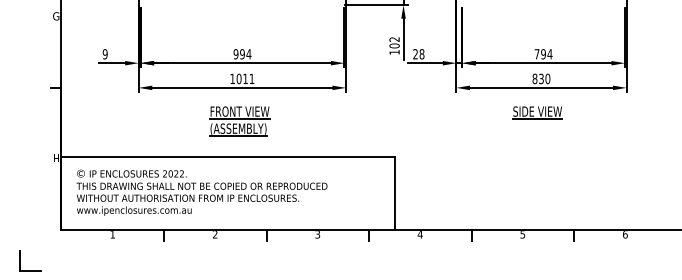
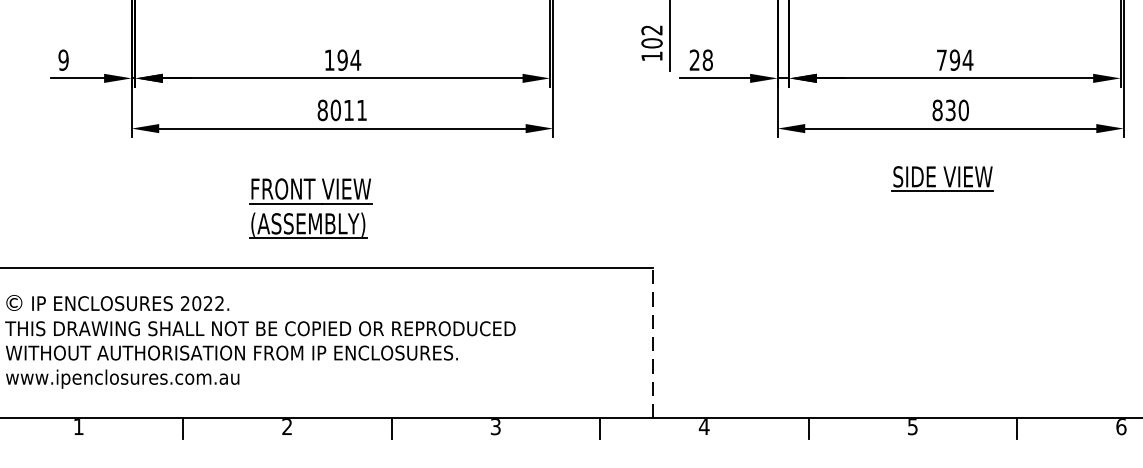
text: (235, 54) -> (328, 60), 994 -> 194
text: (232, 78) -> (322, 109), 1011 -> 8011
part: (239, 121) -> (310, 209), moved
line: (394, 193) -> (651, 343), solid -> dashed

